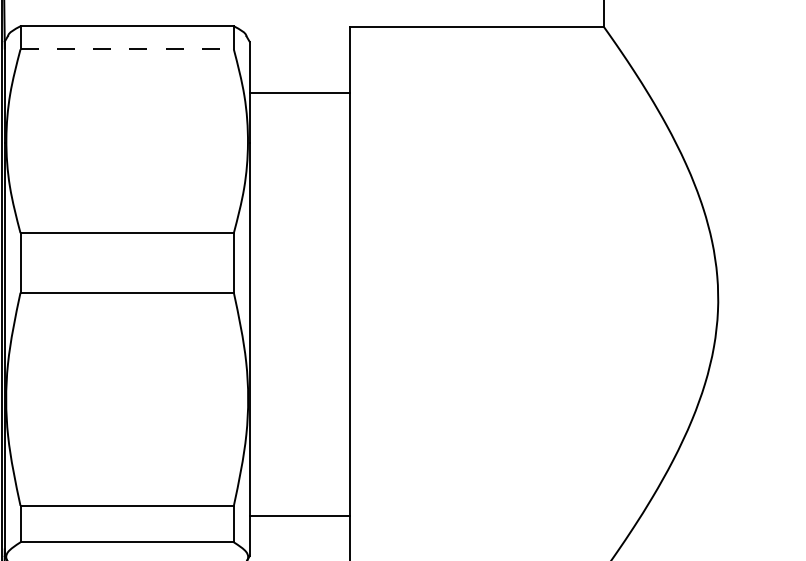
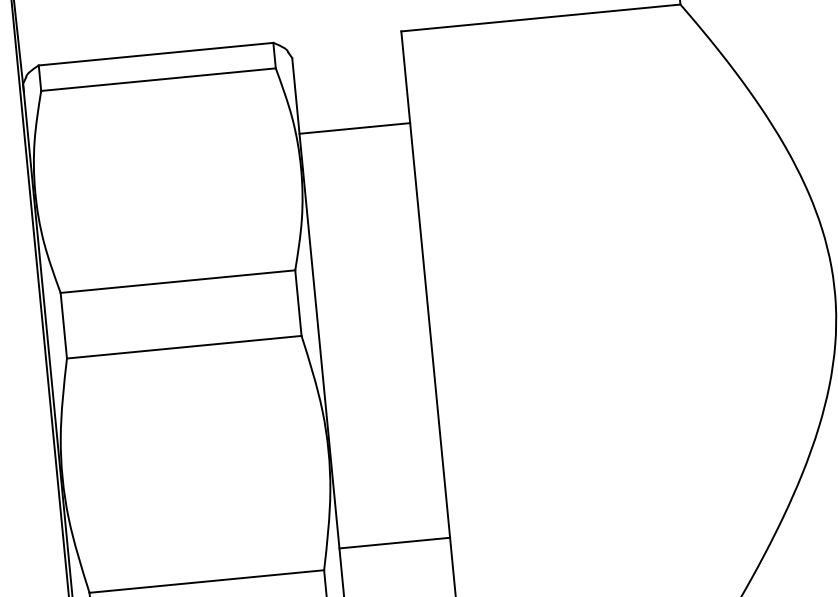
line: (127, 49) -> (158, 79), dashed -> solid
line: (299, 93) -> (354, 128), moved
line: (299, 515) -> (394, 543), moved

